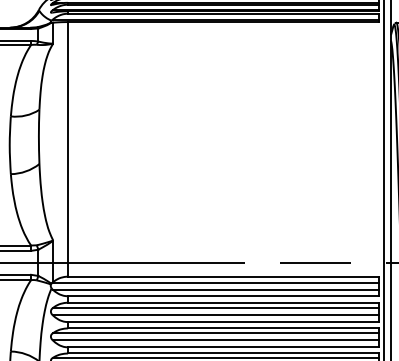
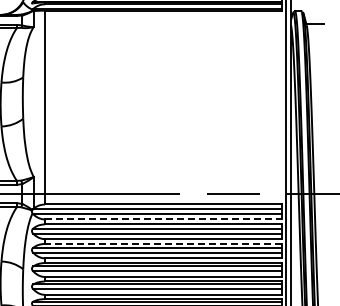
line: (223, 296) -> (163, 219), solid -> dashed
line: (222, 327) -> (162, 243), solid -> dashed

